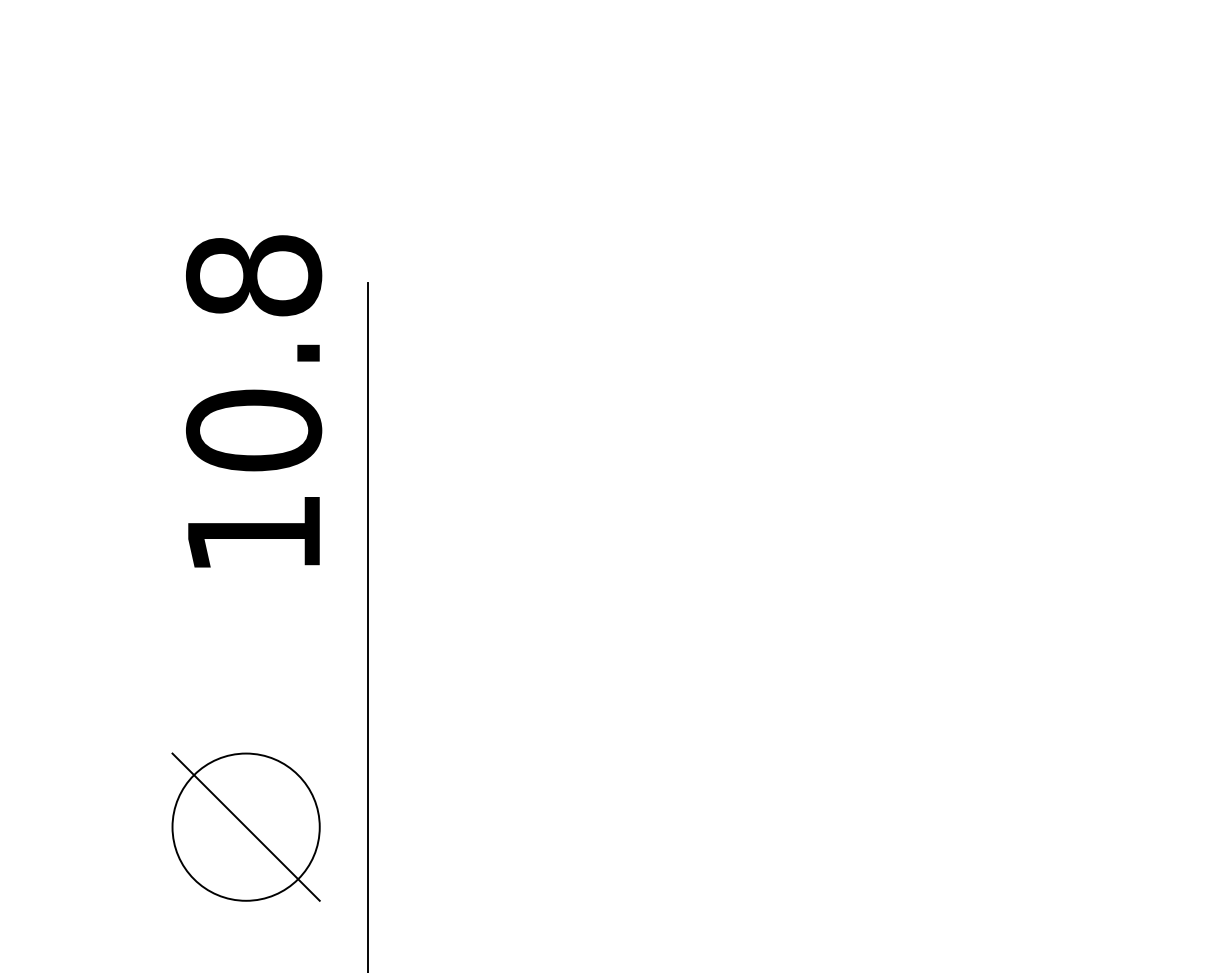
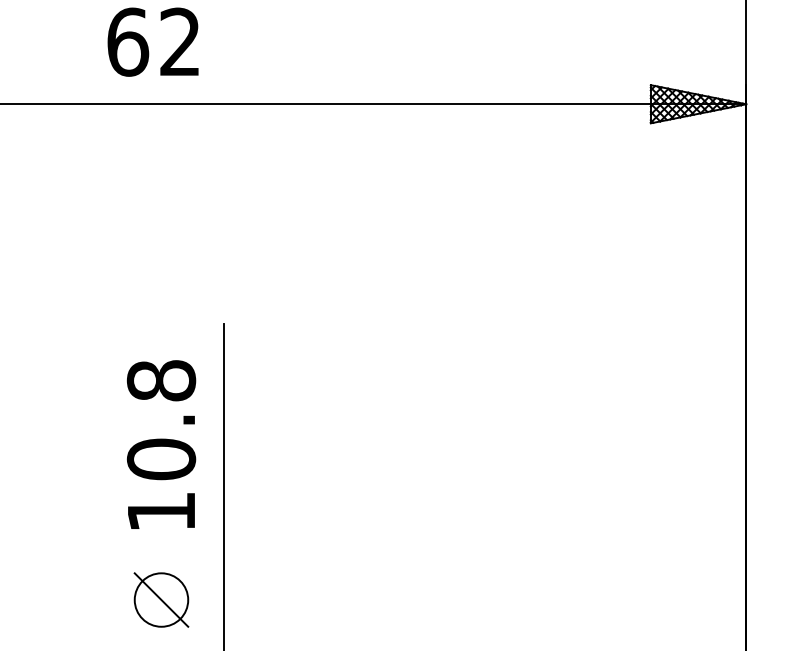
text: (254, 401) -> (161, 444), moved
part: (246, 826) -> (161, 599), size x0.71

